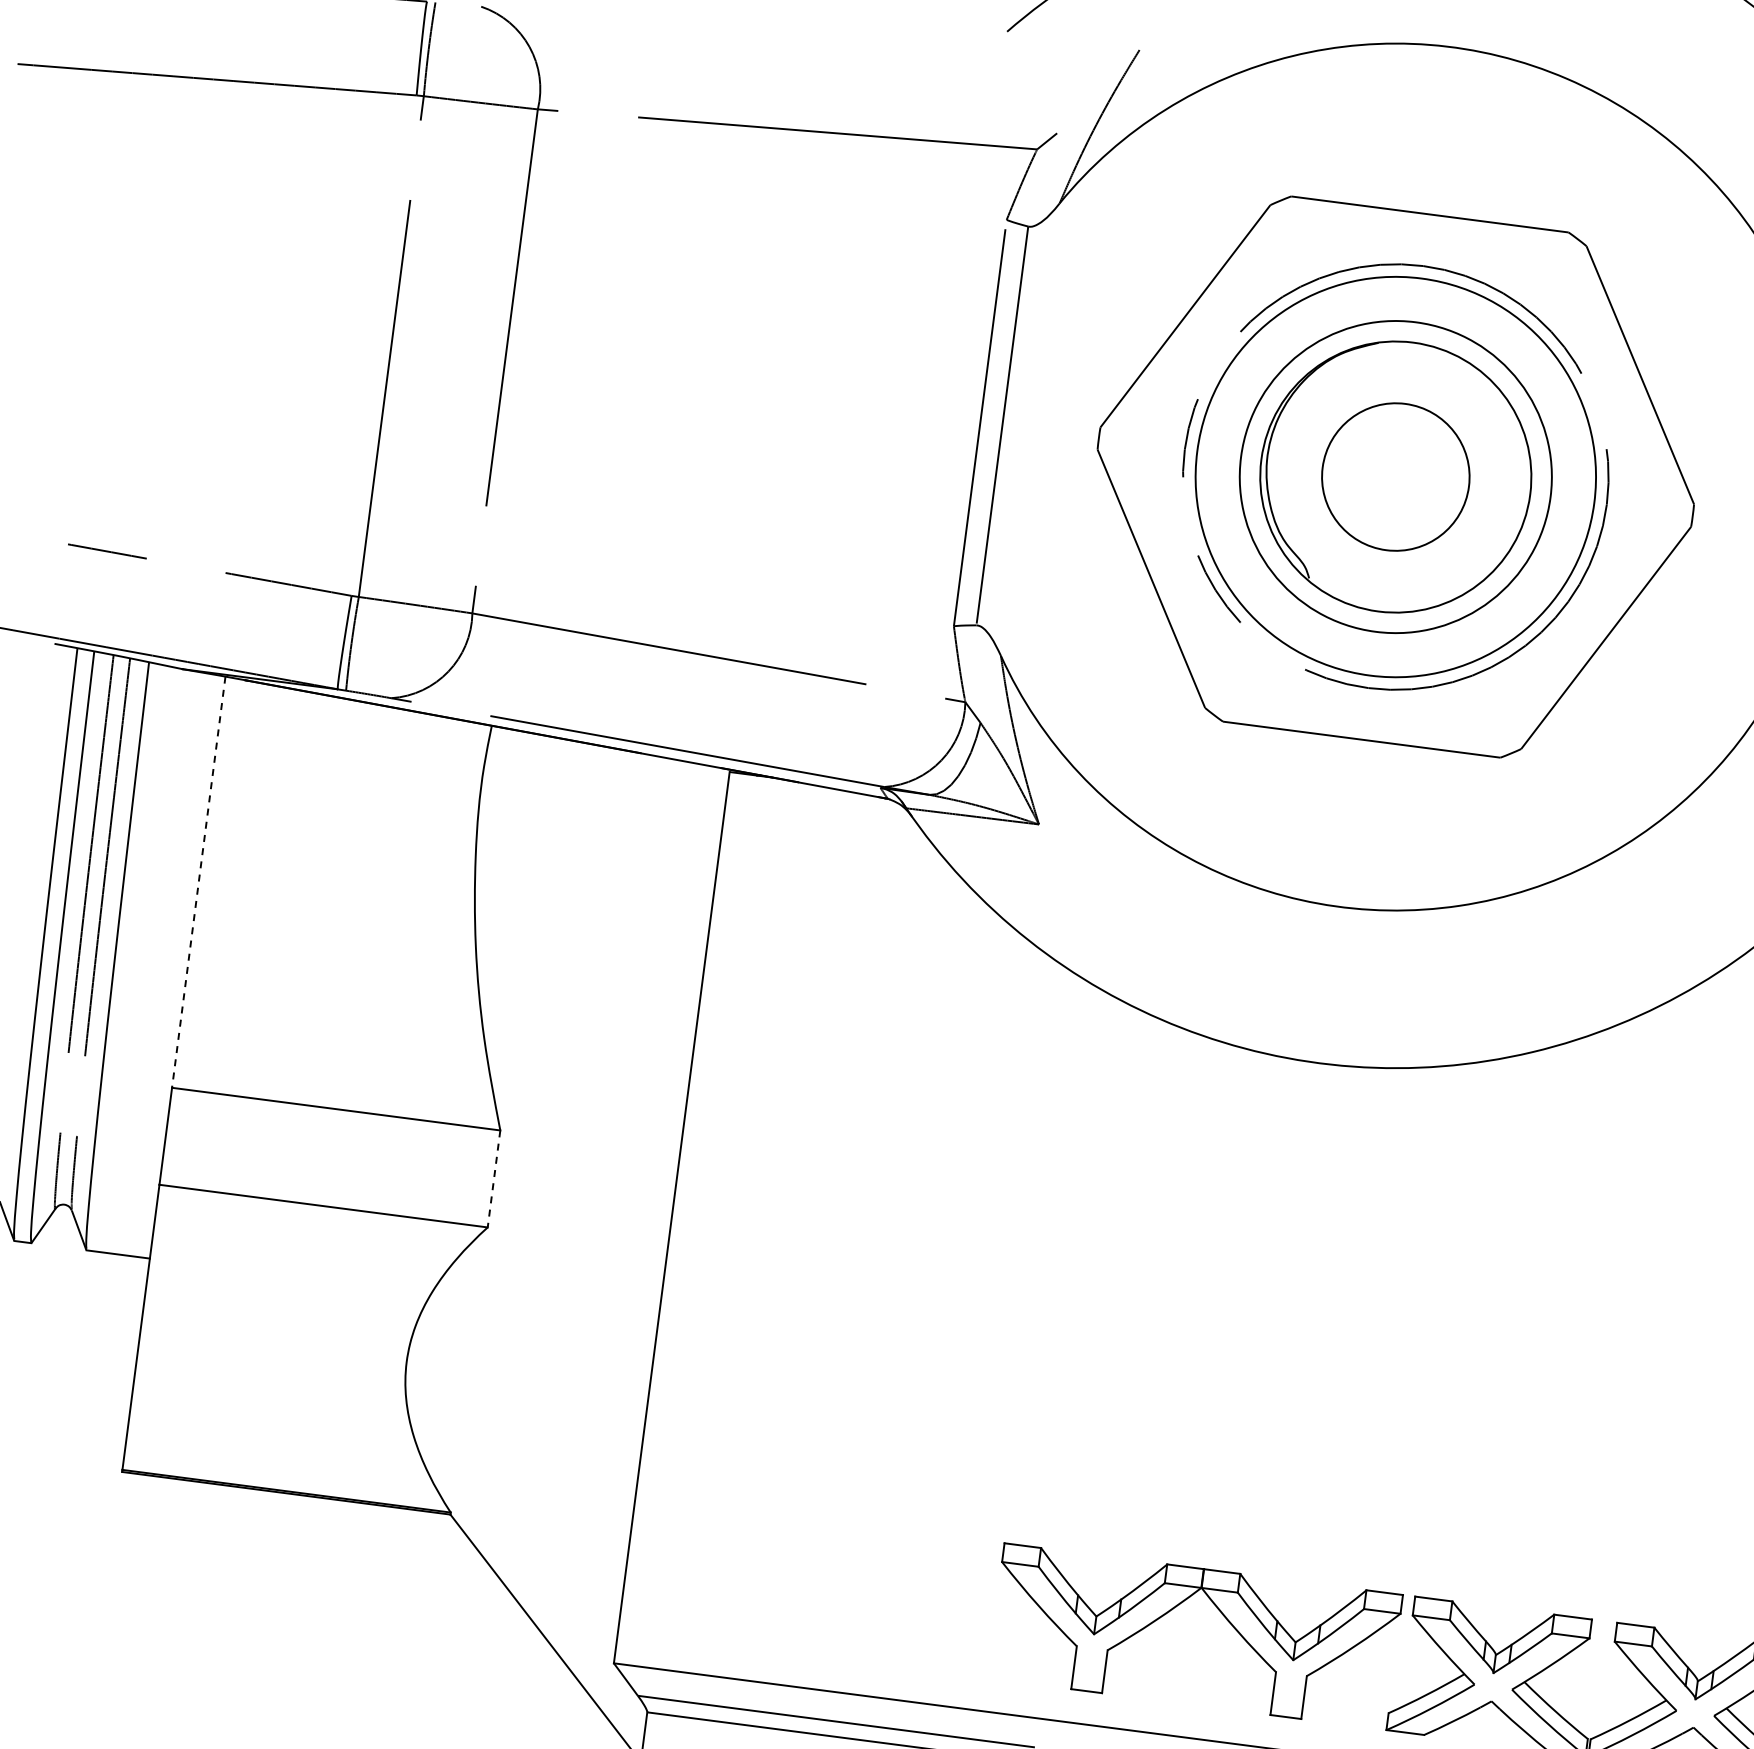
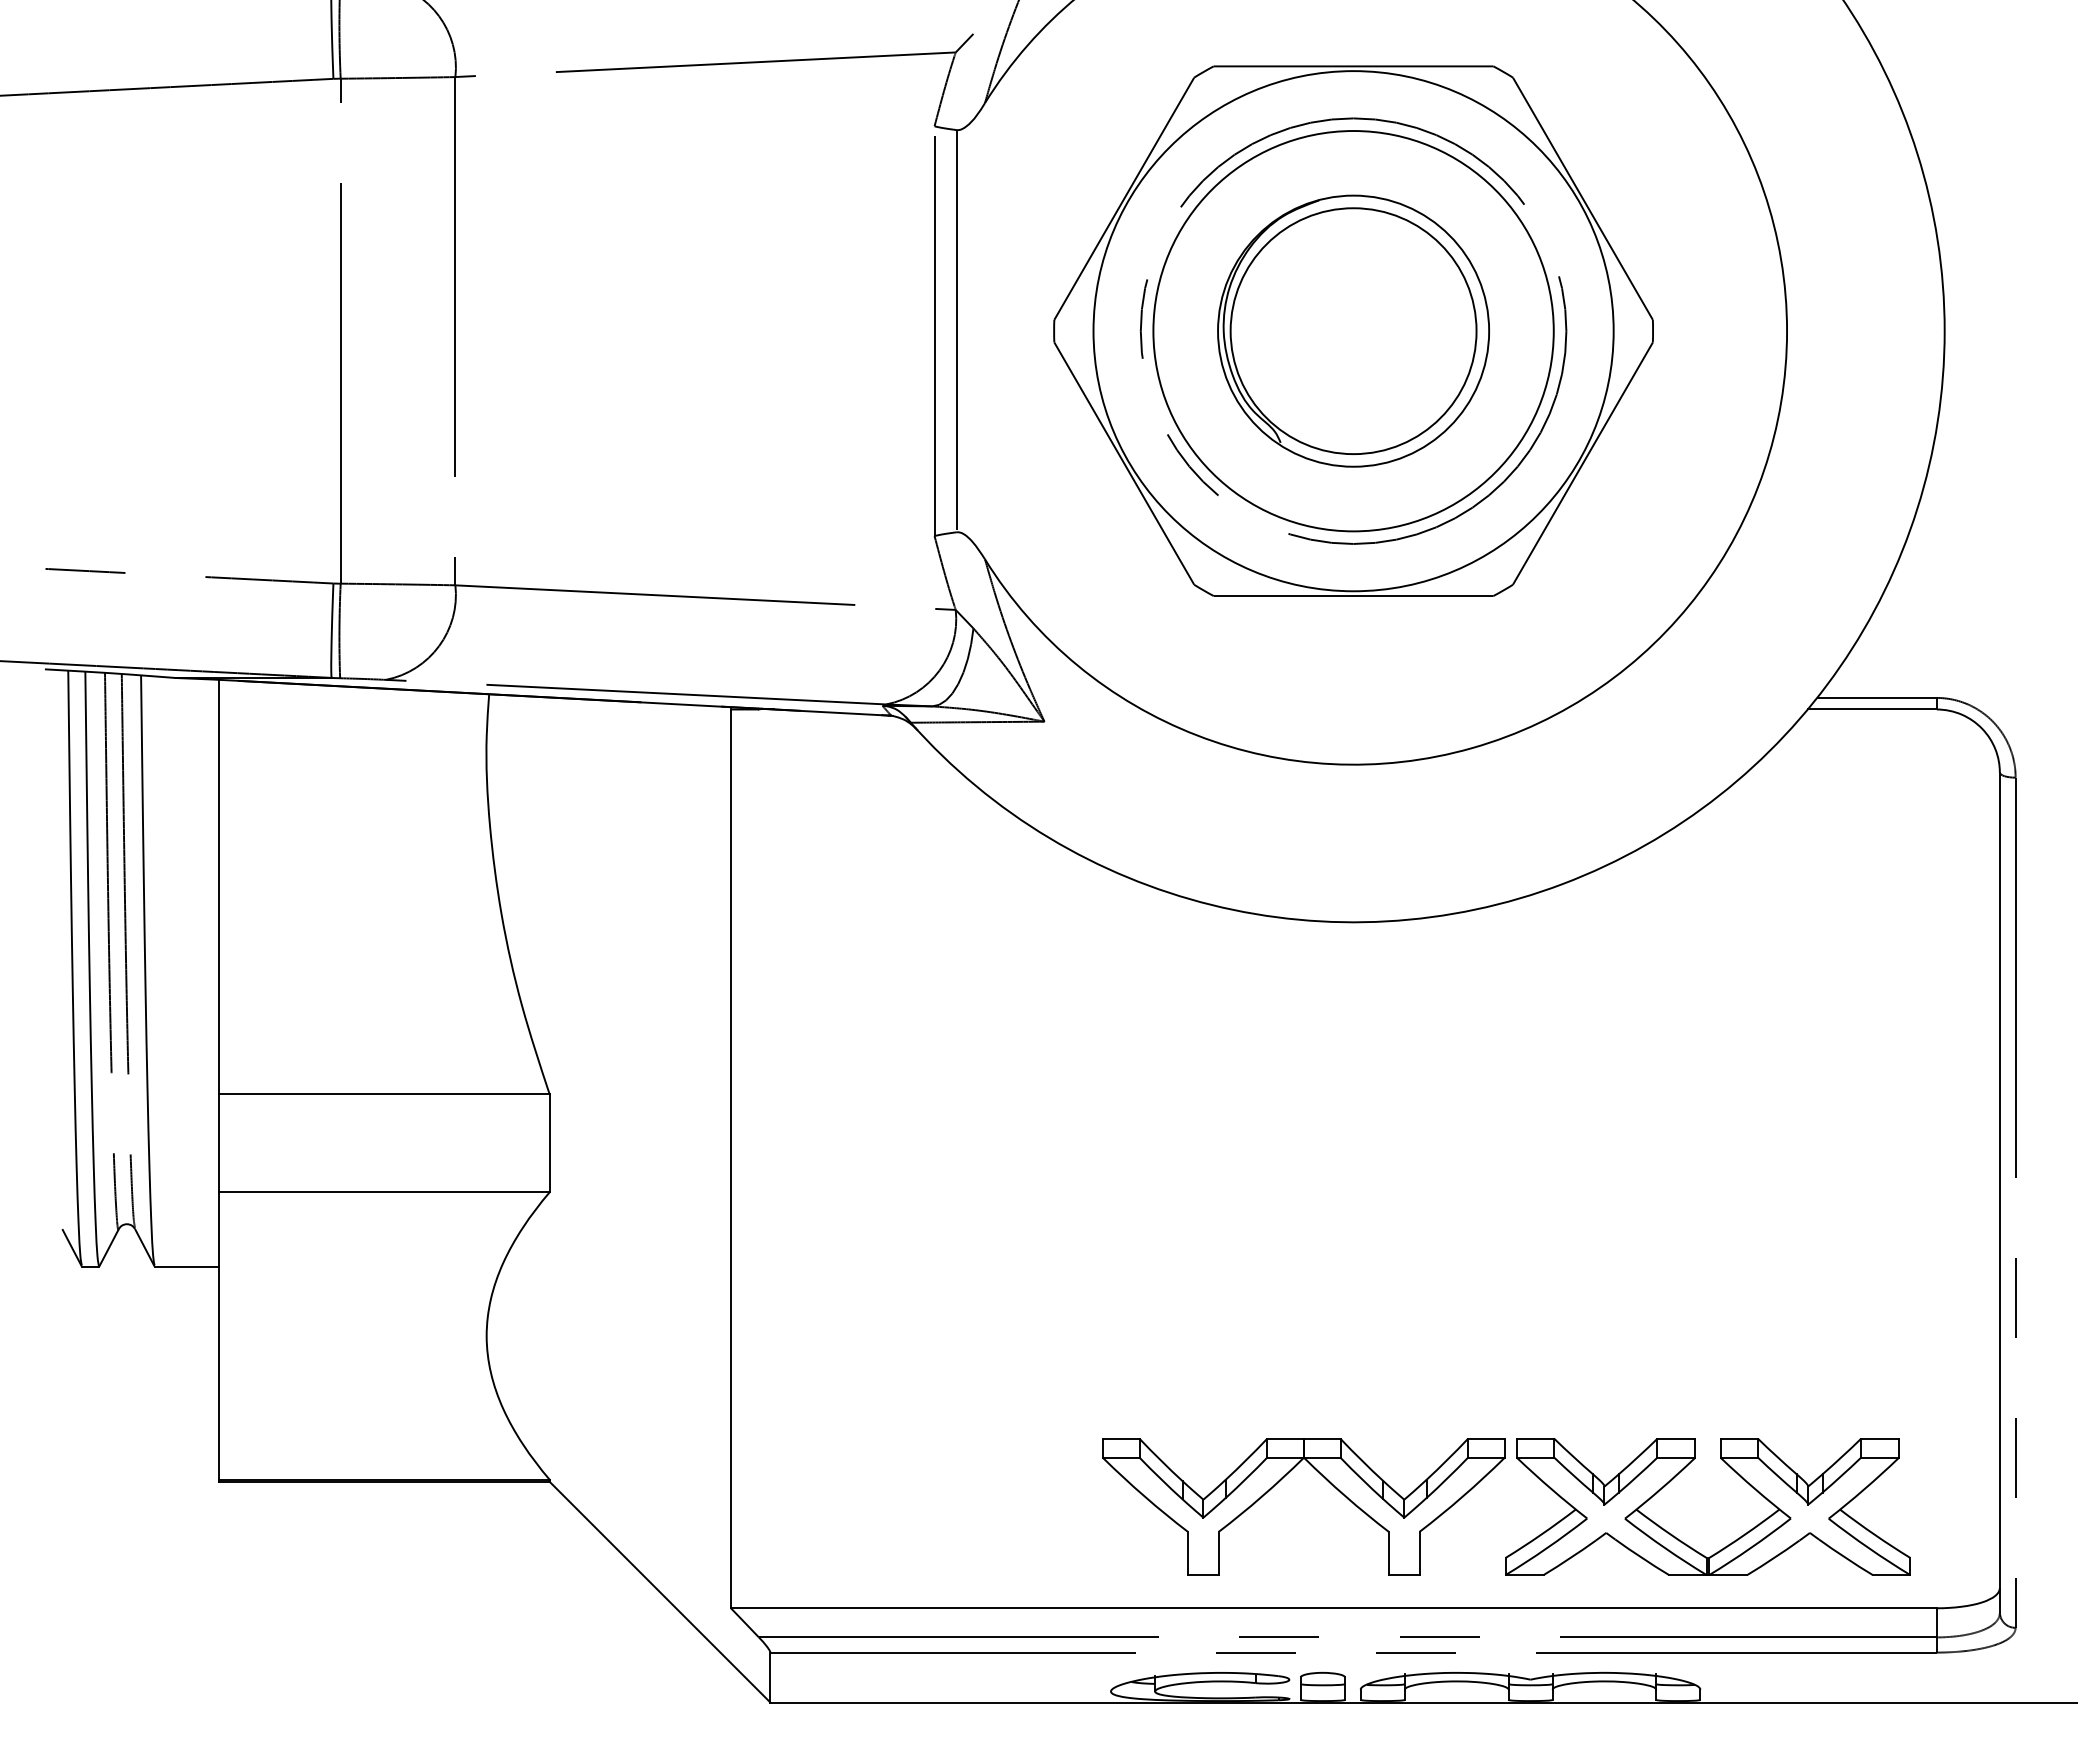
circle: (1395, 477) -> (1353, 331), size x1.67
circle: (1395, 477) -> (1353, 331), size x1.67
line: (198, 882) -> (218, 887), dashed -> solid
line: (493, 1179) -> (549, 1143), dashed -> solid

